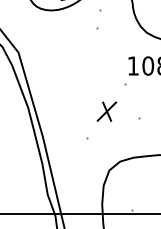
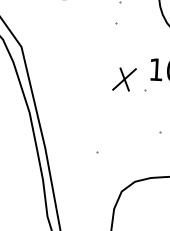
part: (106, 111) -> (124, 79), moved

